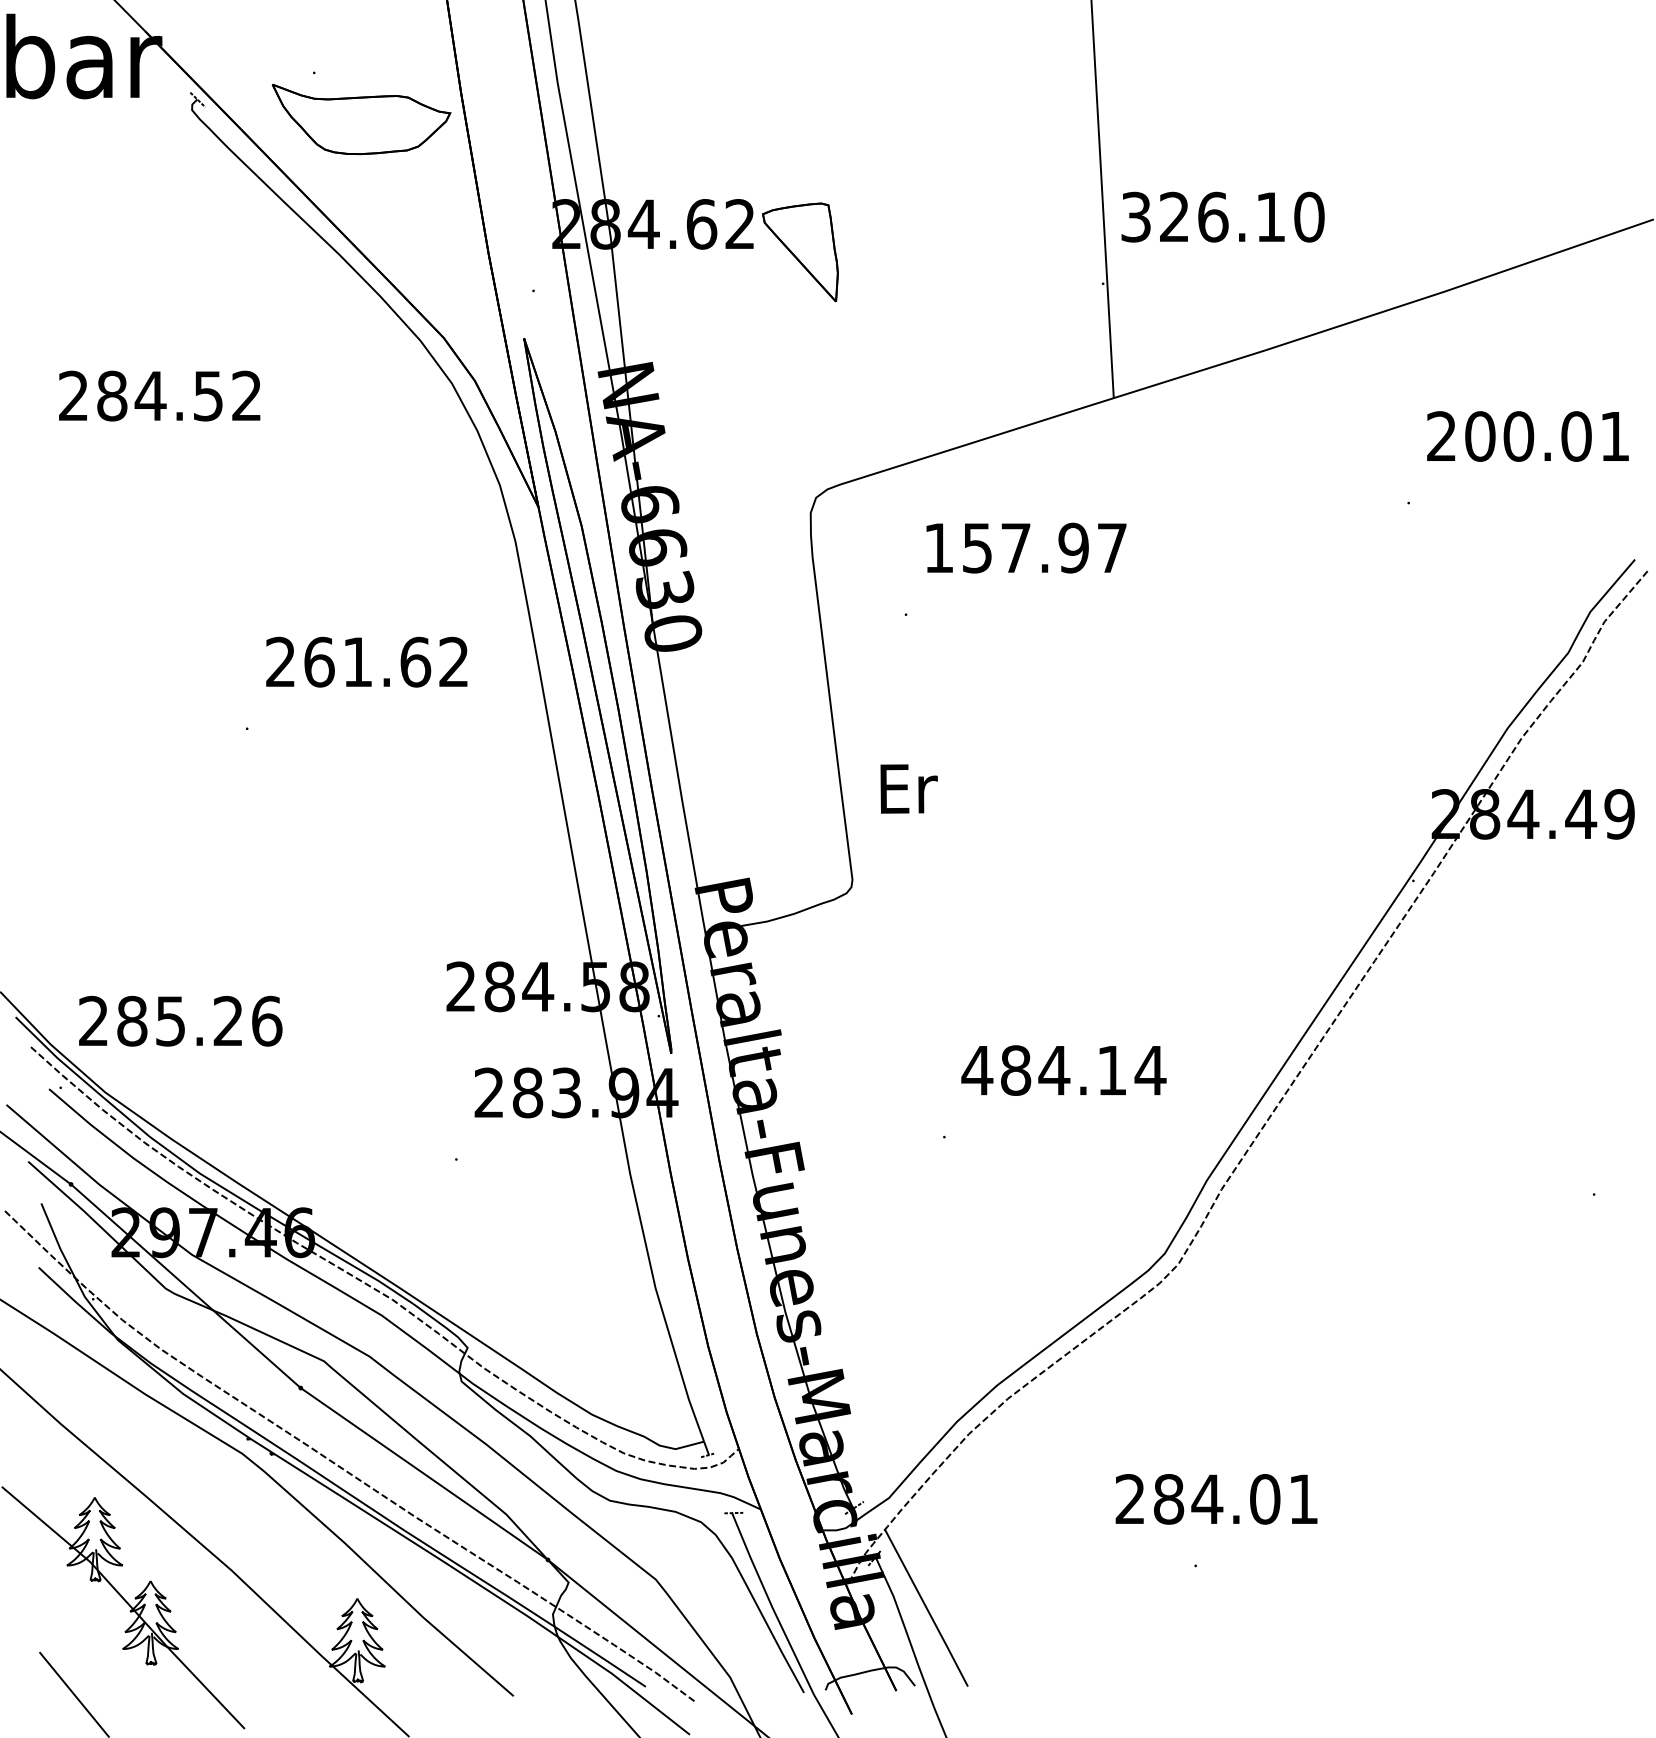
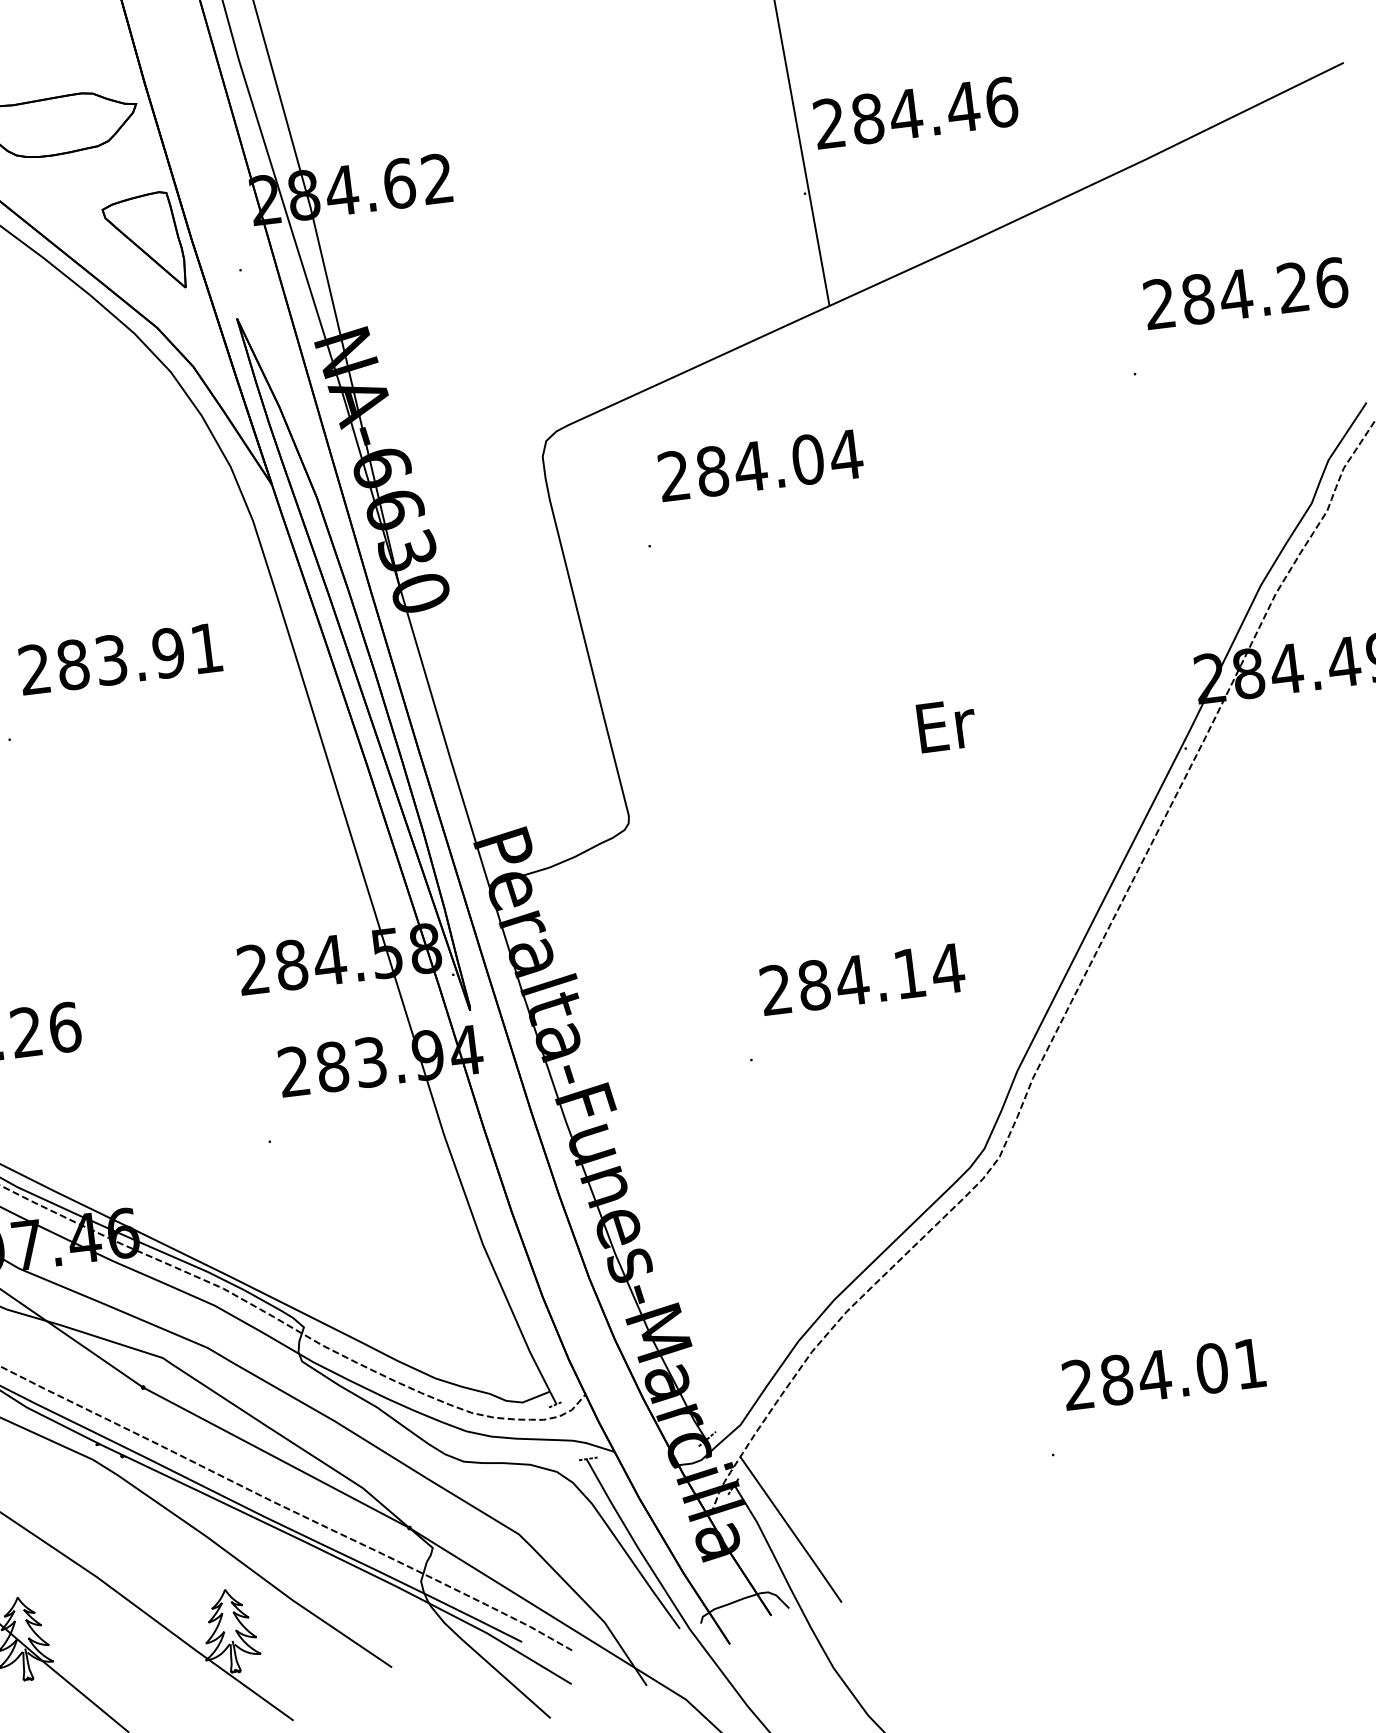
text: (1222, 216) -> (915, 112), 326.10 -> 284.46
part: (800, 252) -> (144, 243), moved
text: (1547, 436) -> (1264, 291), 200.01 -> 284.26
text: (1026, 547) -> (761, 464), 157.97 -> 284.04
text: (385, 661) -> (138, 656), 261.62 -> 283.91
text: (908, 788) -> (946, 725), moved
text: (977, 1070) -> (776, 989), 484.14 -> 284.14
text: (1216, 1499) -> (1163, 1374), moved

